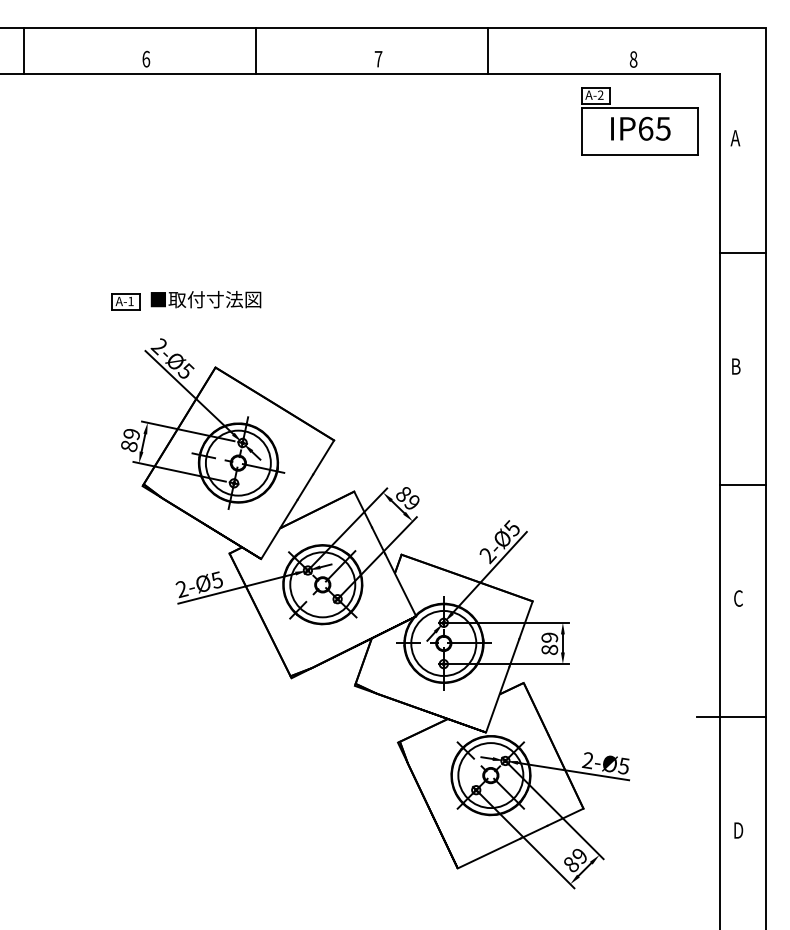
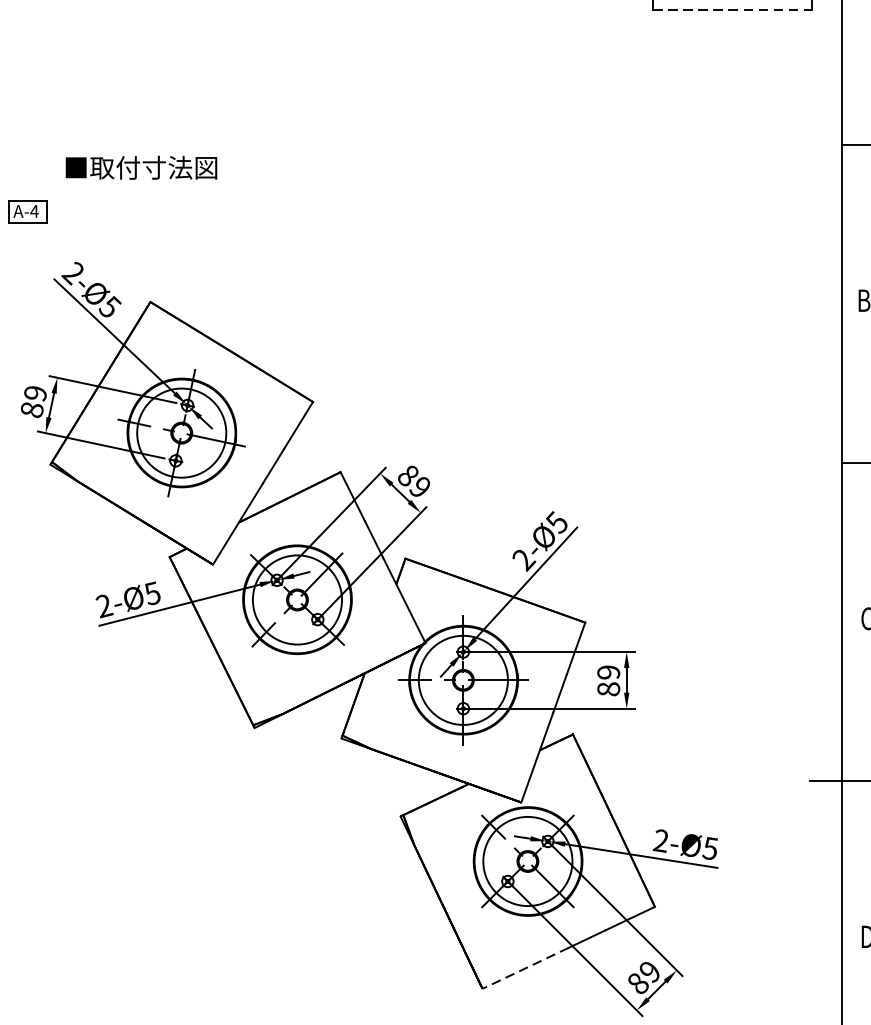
line: (640, 154) -> (733, 9), solid -> dashed
text: (205, 299) -> (140, 167), moved
text: (130, 301) -> (33, 211), A-1 -> A-4
line: (489, 853) -> (526, 968), solid -> dashed

